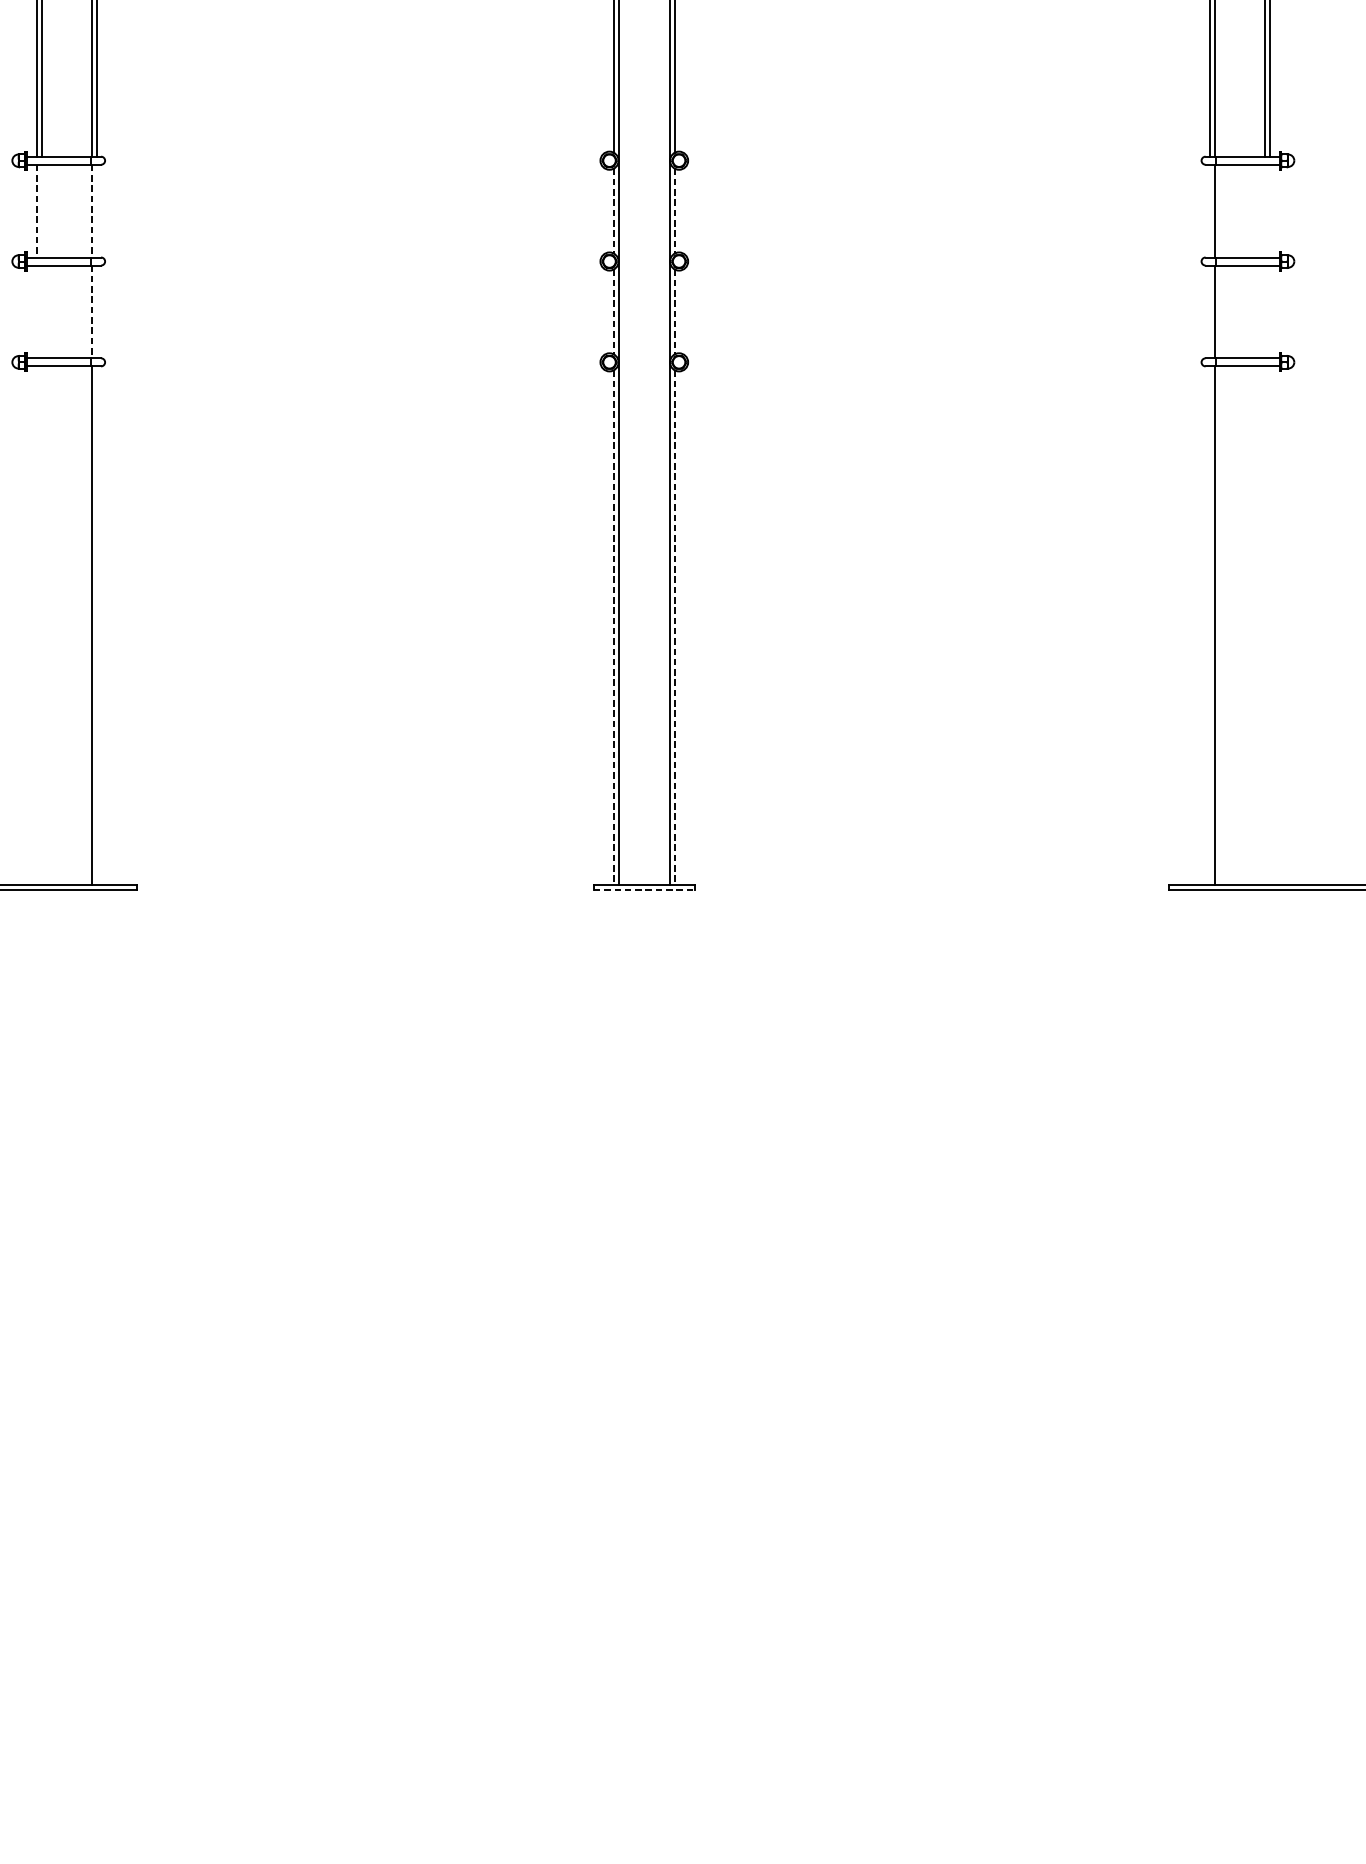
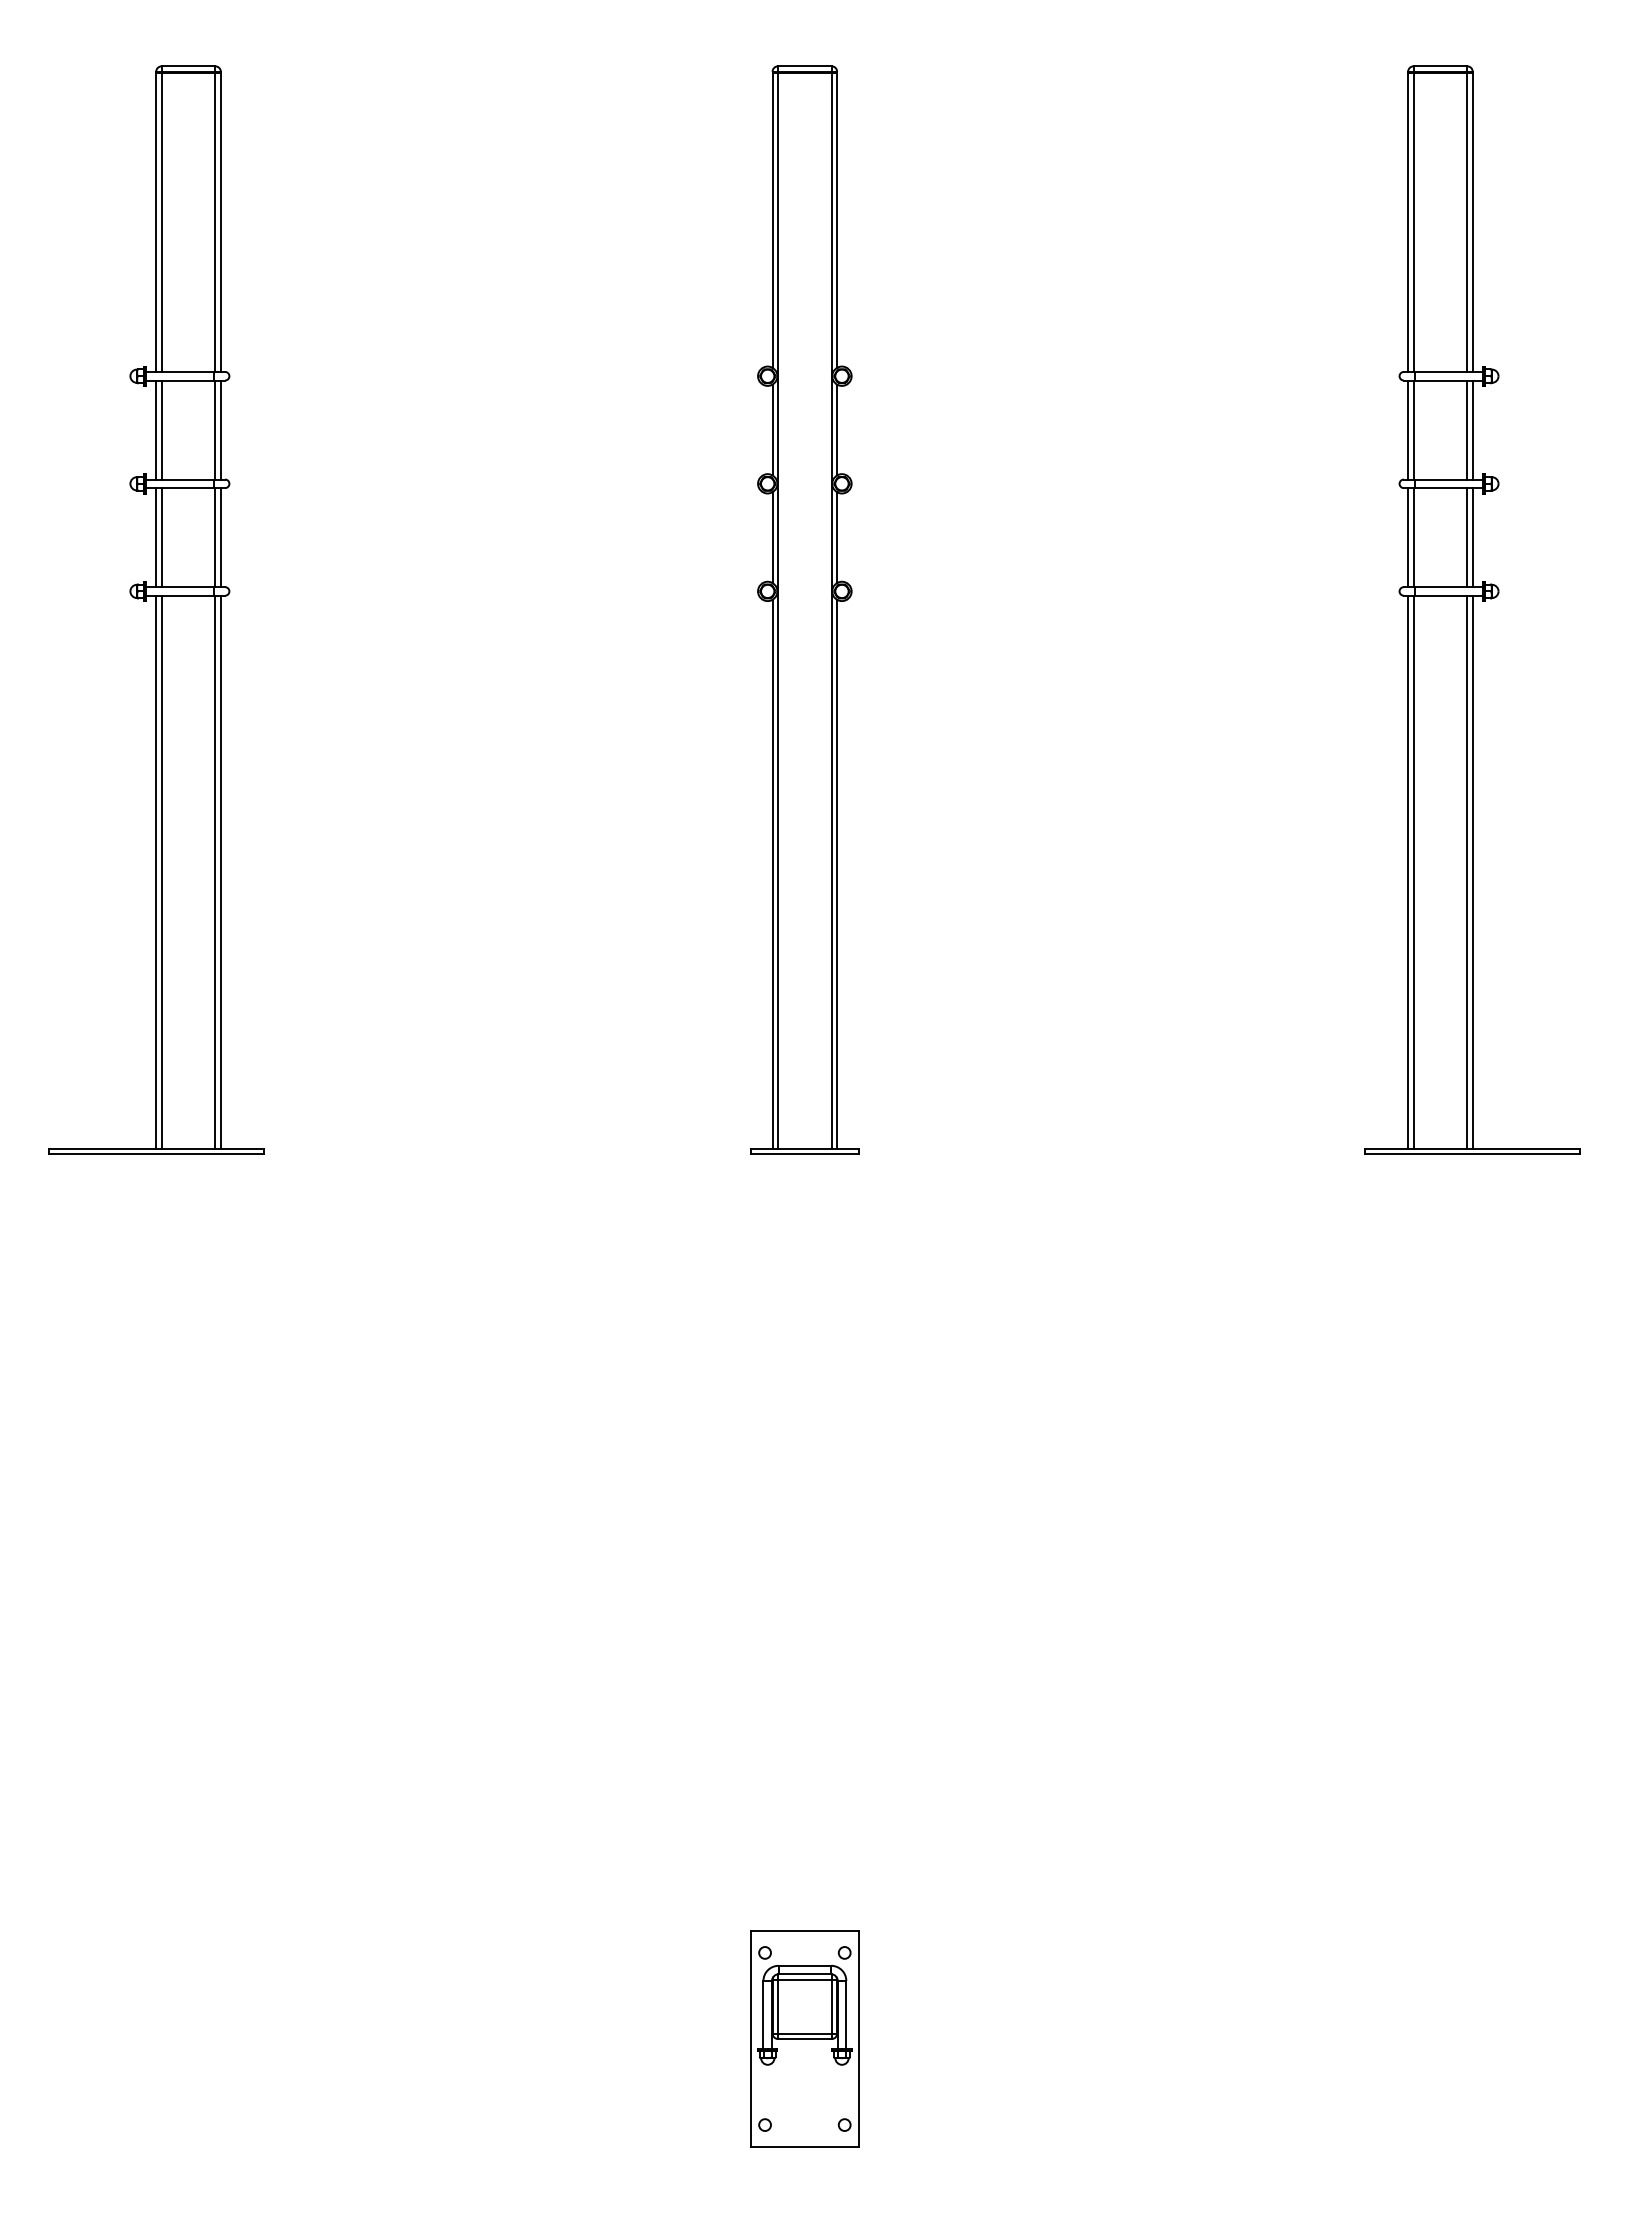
line: (41, 210) -> (161, 429), added
line: (96, 210) -> (220, 429), added
line: (1209, 210) -> (1408, 429), added
line: (1265, 210) -> (1467, 429), added
line: (1269, 210) -> (1472, 429), added
line: (36, 211) -> (156, 430), dashed -> solid
line: (92, 211) -> (215, 430), dashed -> solid
line: (614, 211) -> (772, 430), dashed -> solid
line: (674, 211) -> (837, 430), dashed -> solid
line: (36, 311) -> (156, 537), added
line: (41, 311) -> (161, 537), added
line: (96, 311) -> (220, 537), added
line: (1209, 311) -> (1408, 537), added
line: (1265, 311) -> (1467, 537), added
line: (1269, 311) -> (1472, 537), added
line: (92, 312) -> (215, 538), dashed -> solid
line: (614, 312) -> (772, 538), dashed -> solid
line: (674, 312) -> (837, 538), dashed -> solid
line: (36, 624) -> (156, 871), added
line: (41, 624) -> (161, 871), added
line: (96, 624) -> (220, 871), added
line: (1209, 624) -> (1408, 871), added
line: (1265, 624) -> (1467, 871), added
line: (1269, 624) -> (1472, 871), added
line: (614, 627) -> (772, 874), dashed -> solid
line: (674, 627) -> (837, 874), dashed -> solid
line: (643, 889) -> (804, 1154), dashed -> solid
part: (643, 1718) -> (804, 2038), added

